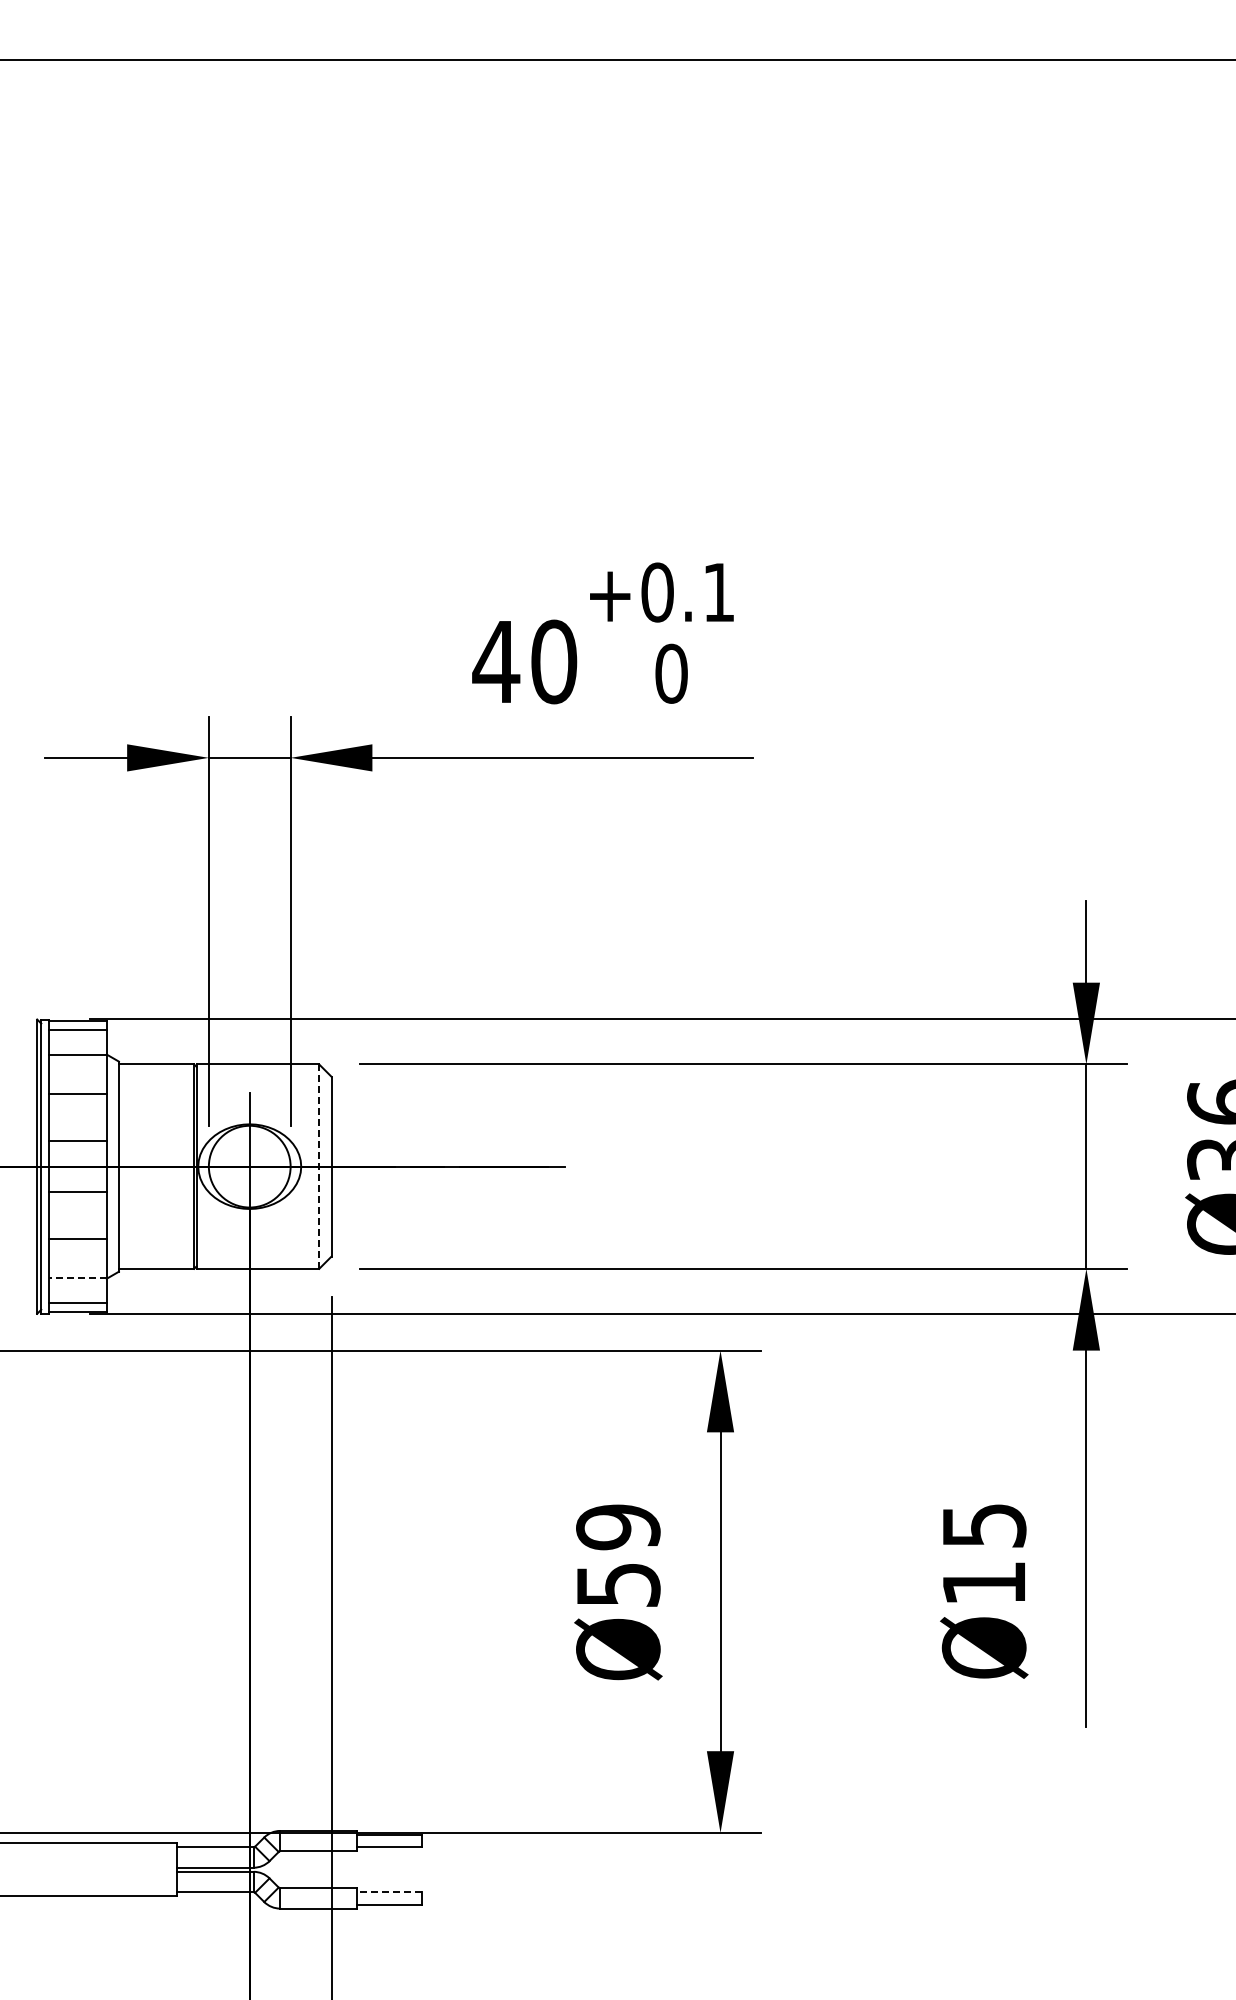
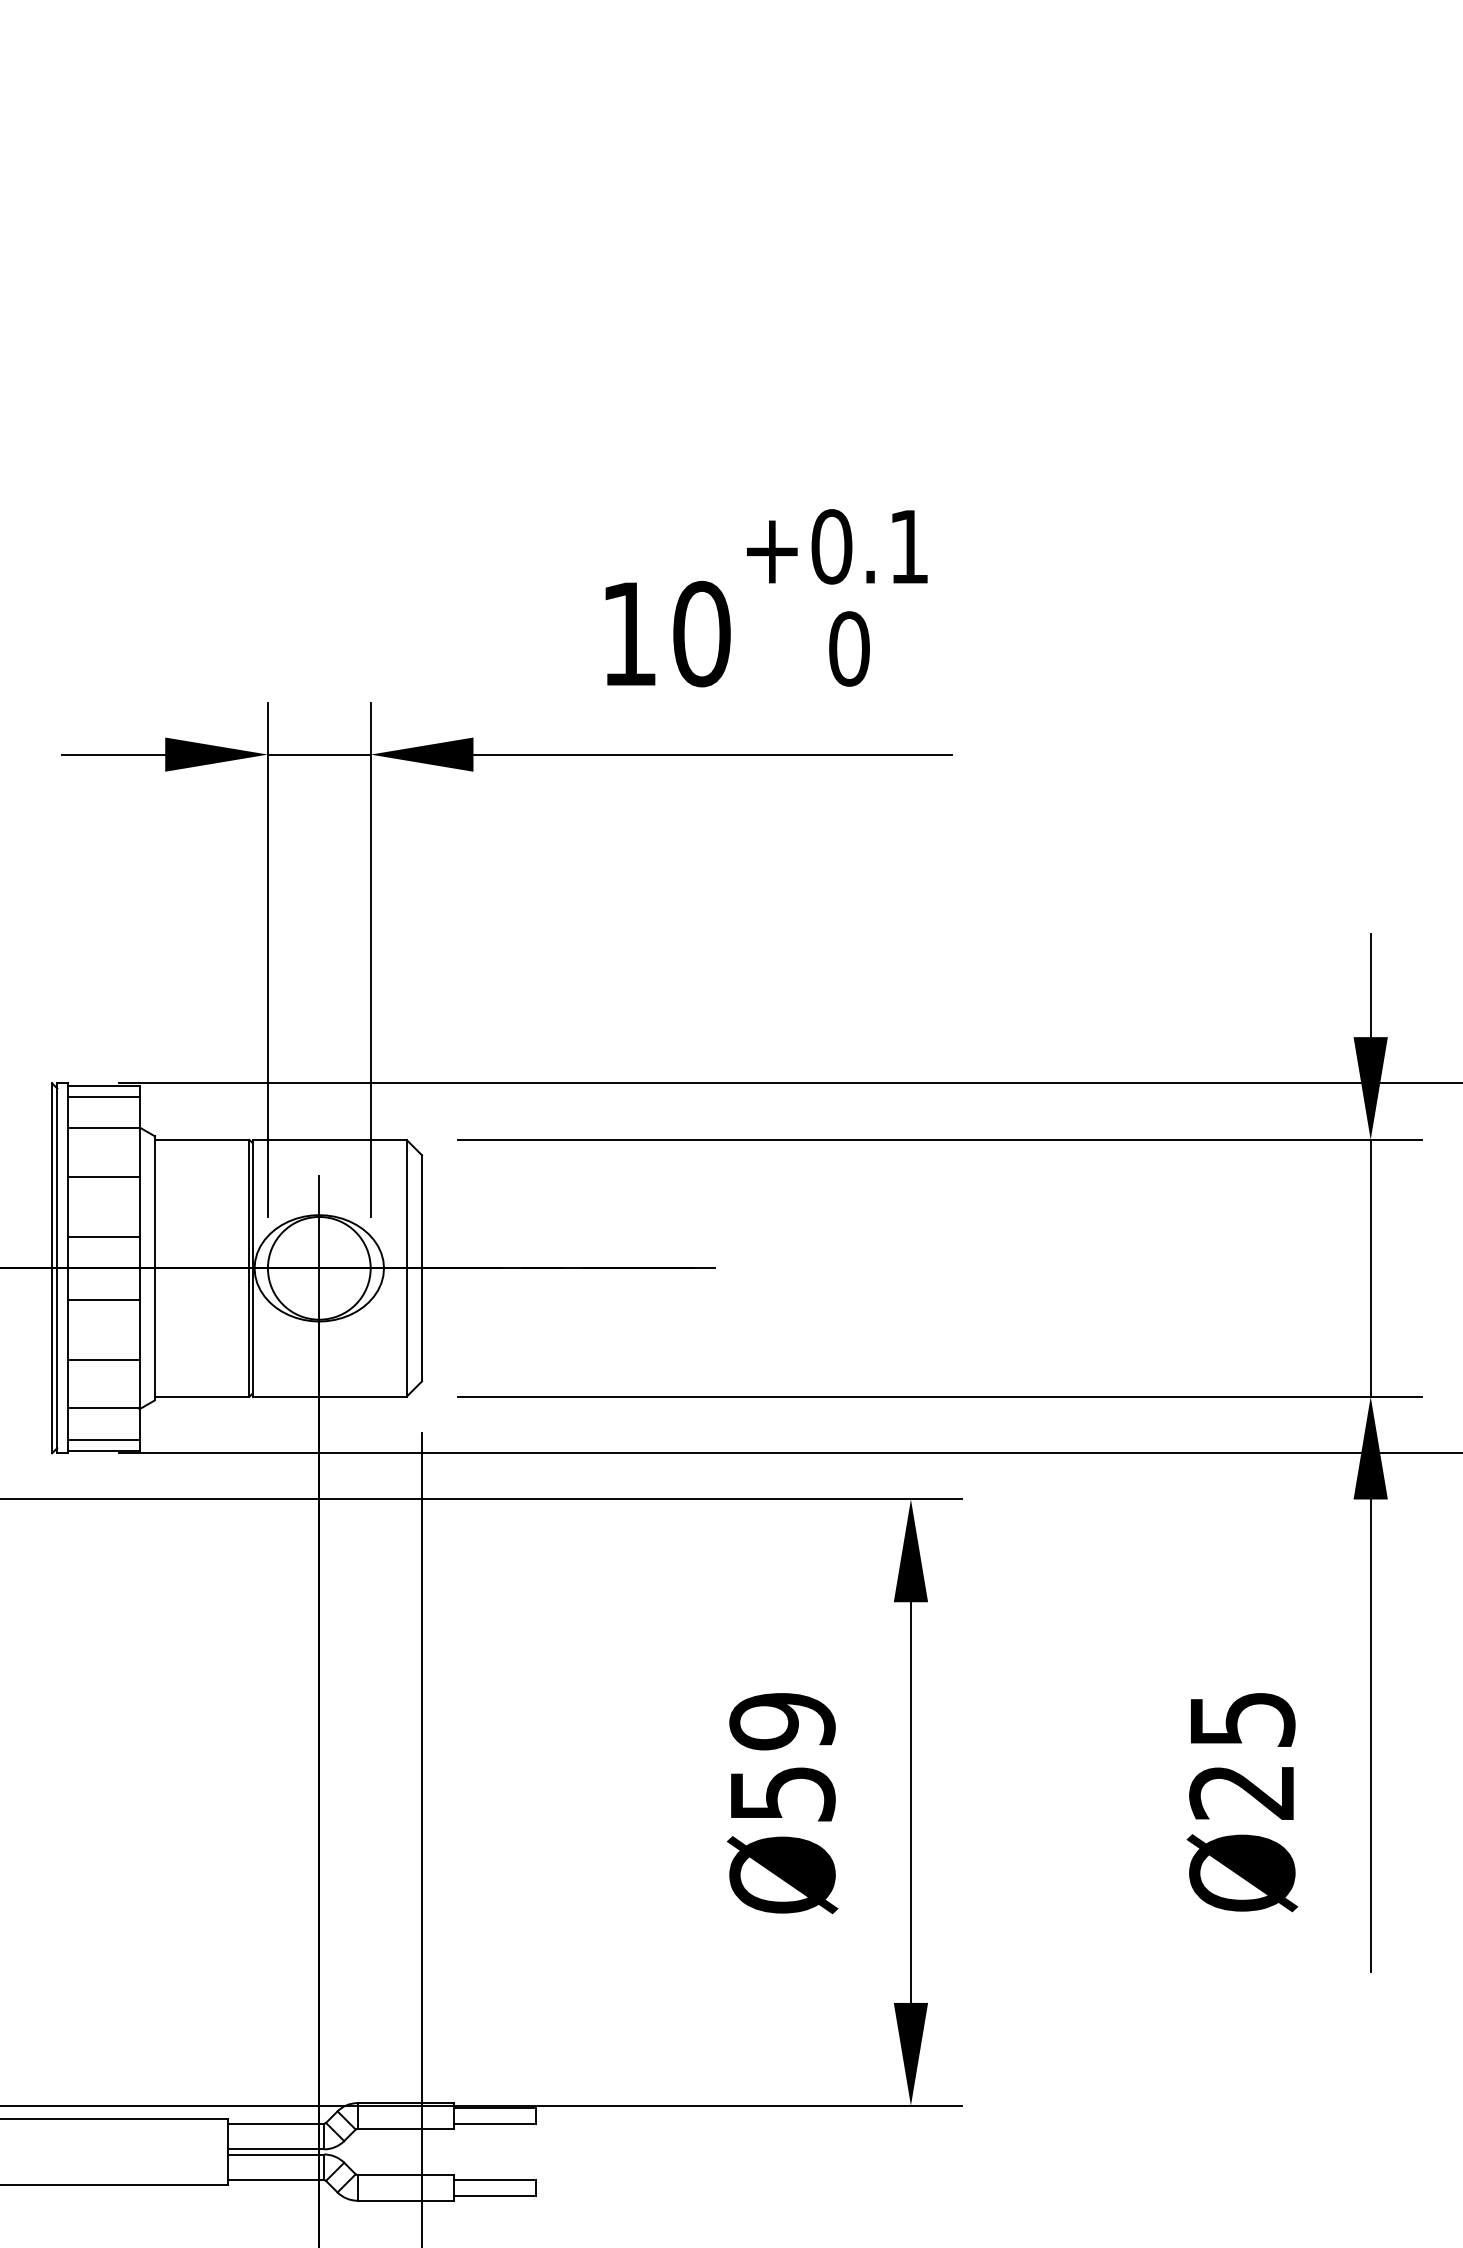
text: (496, 661) -> (629, 633), 40 -> 10
line: (319, 1166) -> (406, 1268), dashed -> solid
line: (78, 1277) -> (104, 1407), dashed -> solid
text: (982, 1583) -> (1240, 1792), Ø15 -> Ø25
line: (389, 1892) -> (494, 2180), dashed -> solid

